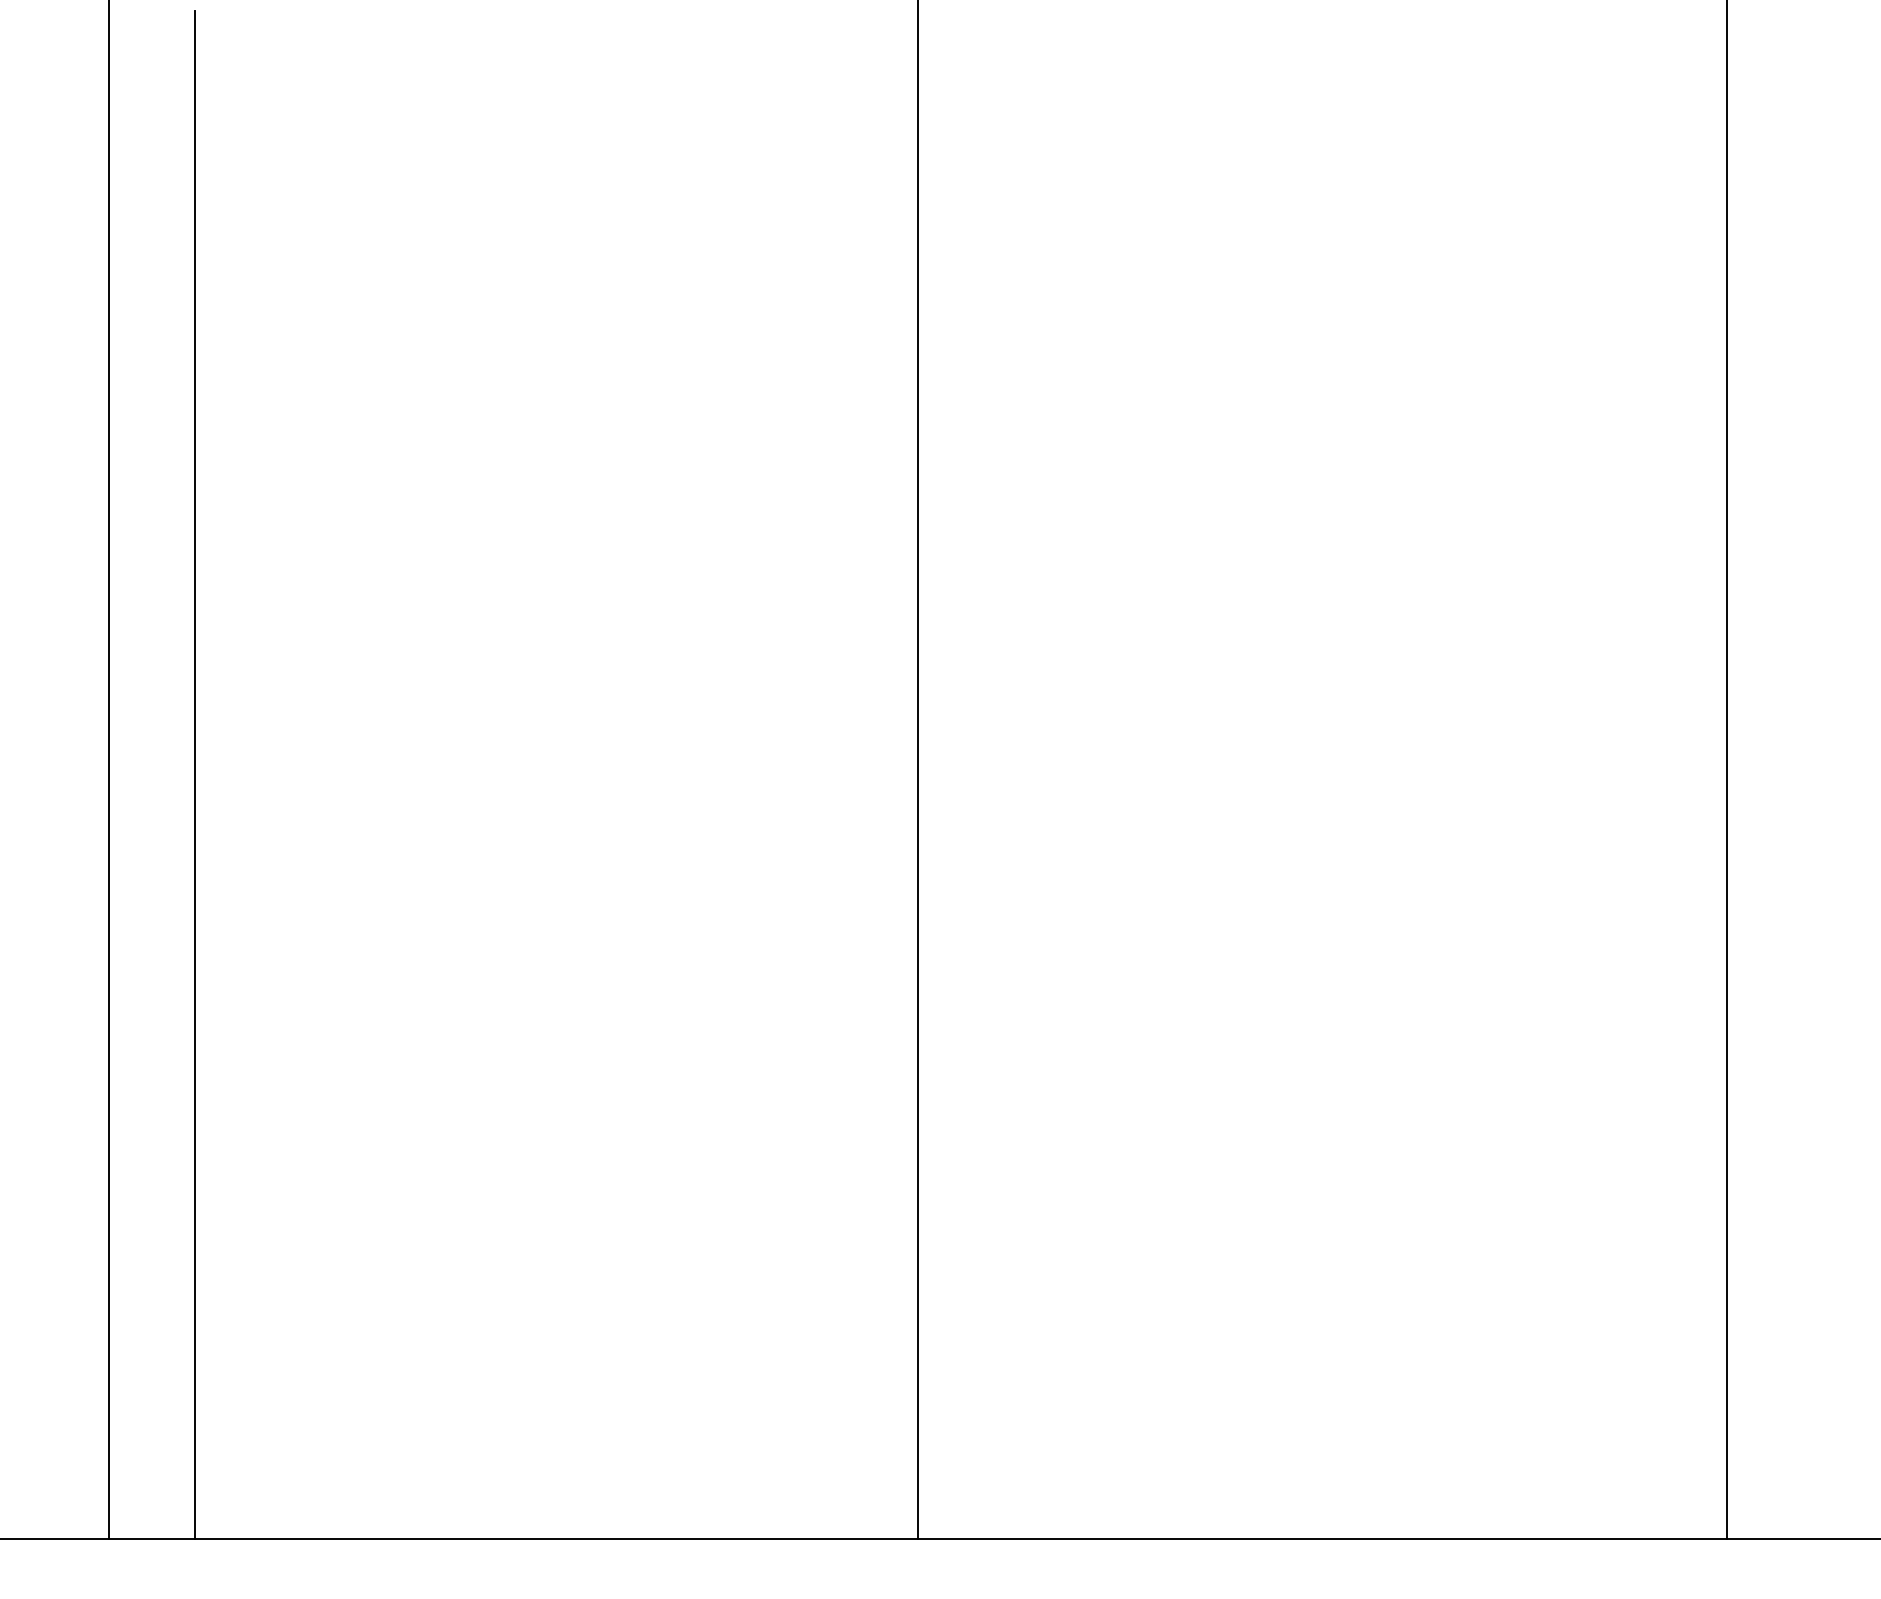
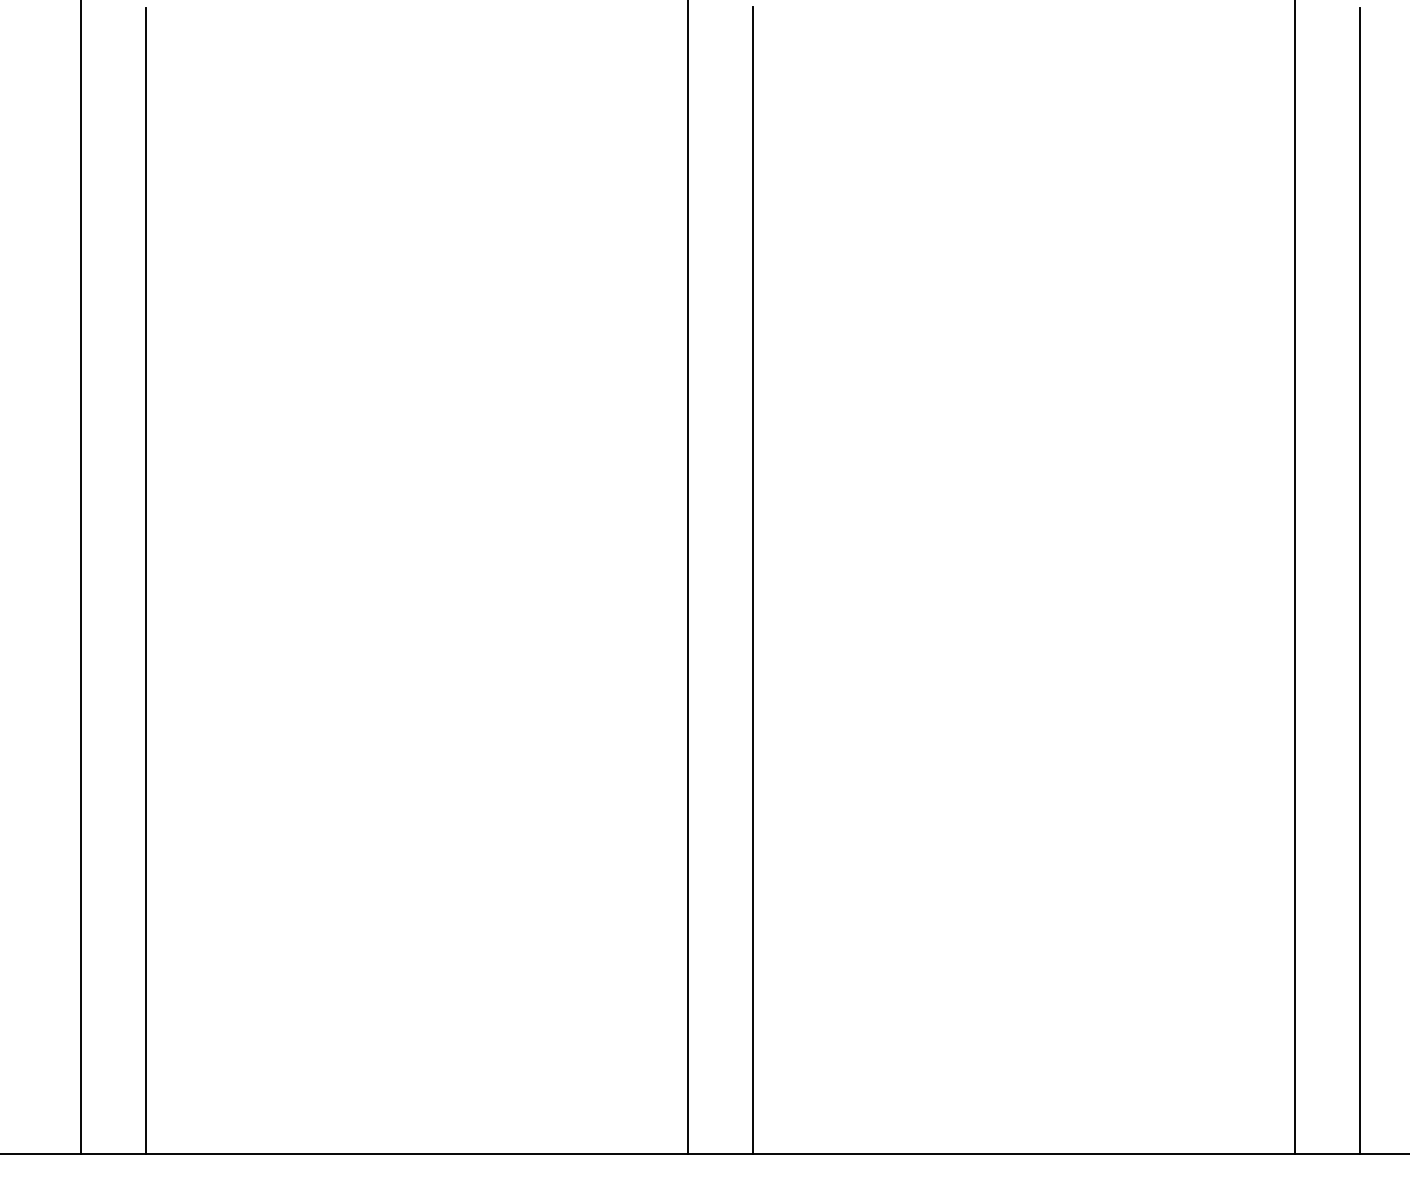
line: (1004, 773) -> (752, 580), added
line: (1813, 774) -> (1359, 580), added

